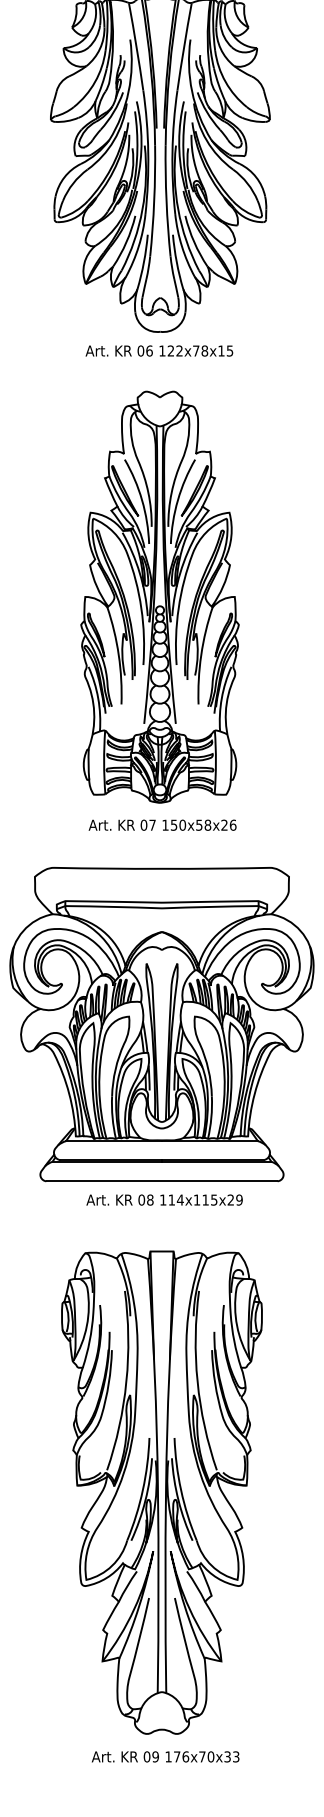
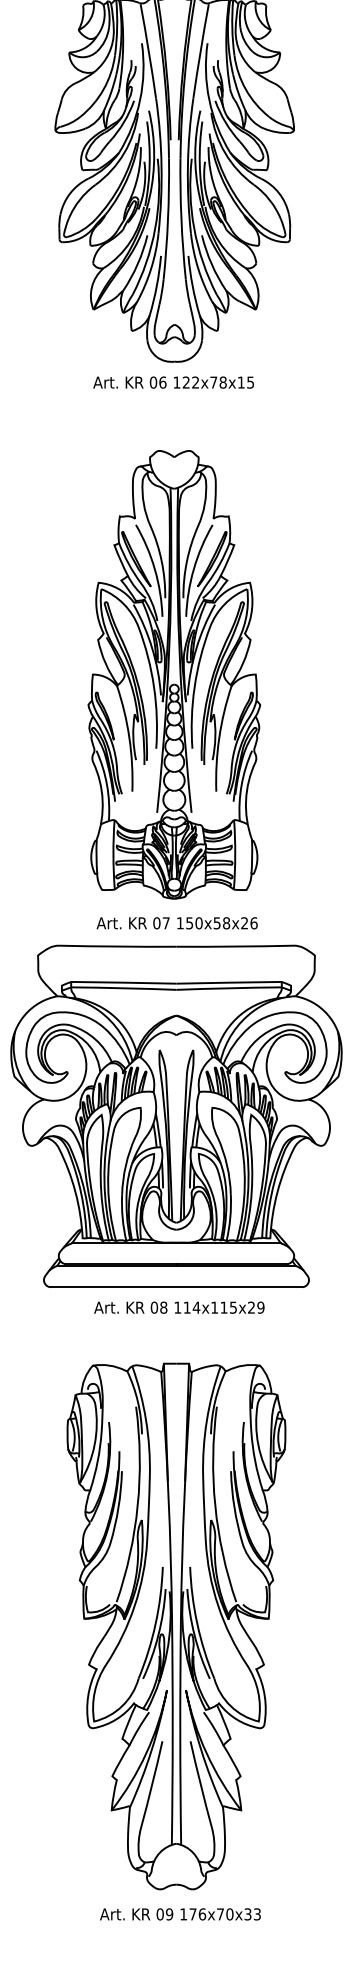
part: (160, 610) -> (174, 689), moved

